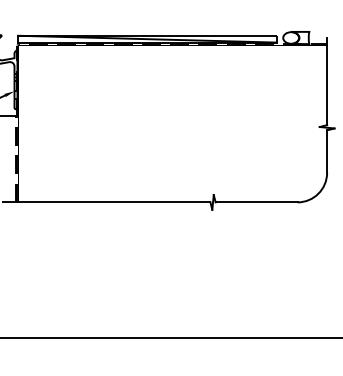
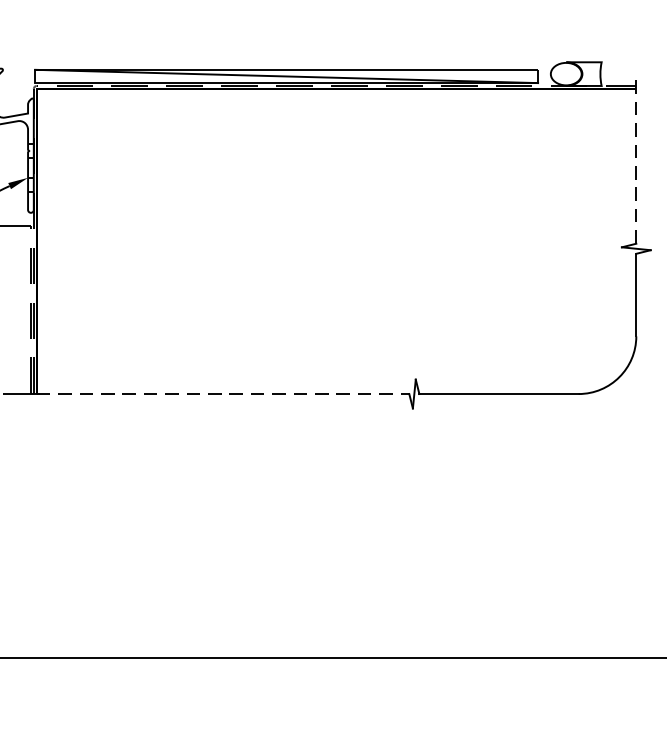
line: (327, 81) -> (637, 158), solid -> dashed
line: (114, 202) -> (222, 394), solid -> dashed

